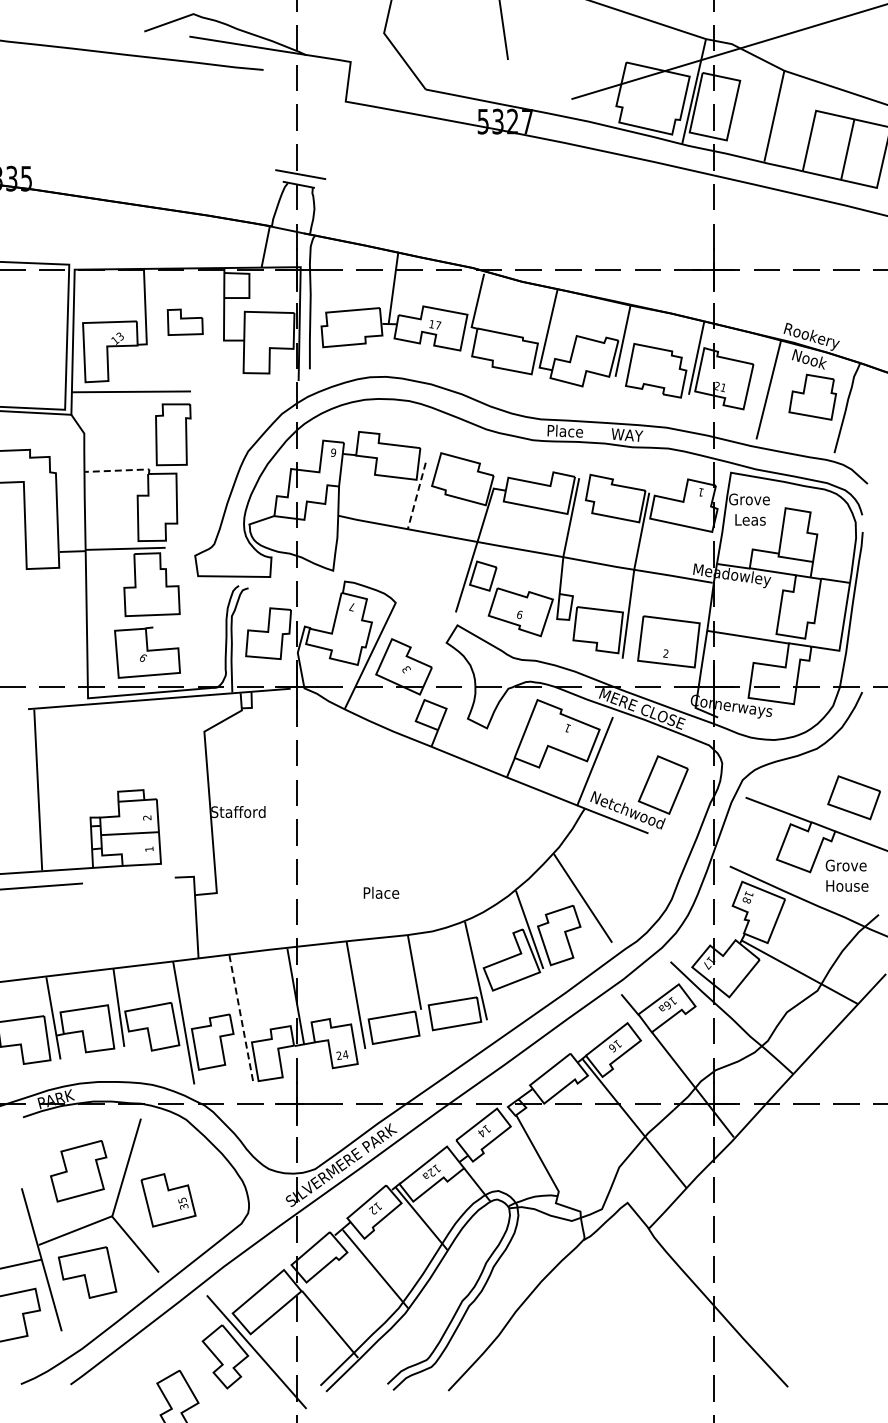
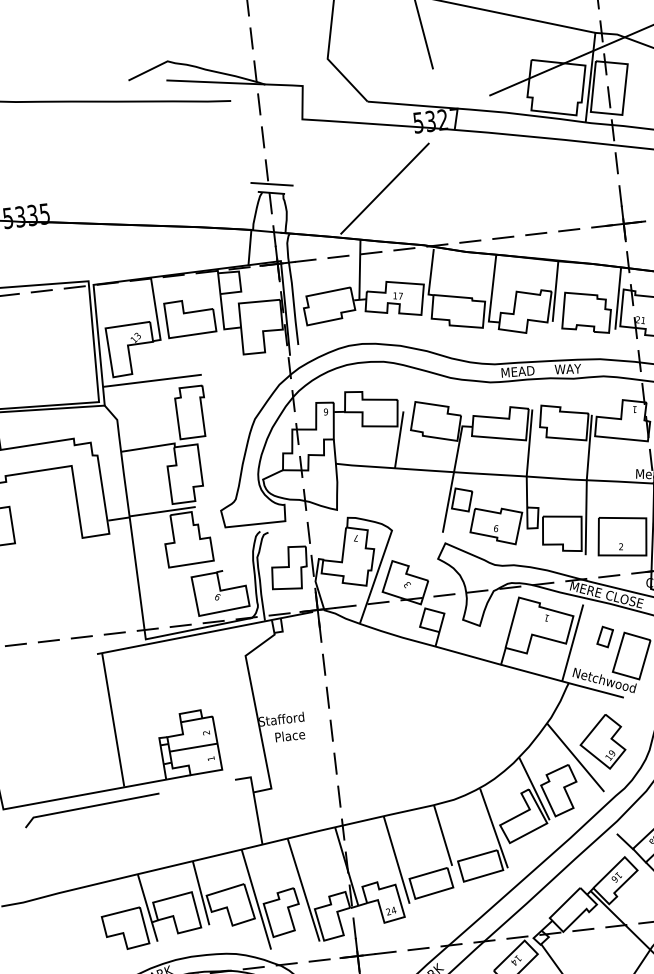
line: (434, 194) -> (384, 187), added
part: (185, 322) -> (190, 318), size x1.67
text: (568, 430) -> (518, 370), Place -> MEAD
line: (120, 470) -> (150, 447), dashed -> solid
line: (416, 496) -> (399, 440), dashed -> solid
part: (147, 652) -> (220, 592), moved
line: (629, 756) -> (600, 635), added
part: (616, 883) -> (602, 742), added
text: (381, 892) -> (290, 735), moved
line: (241, 1018) -> (303, 890), dashed -> solid

